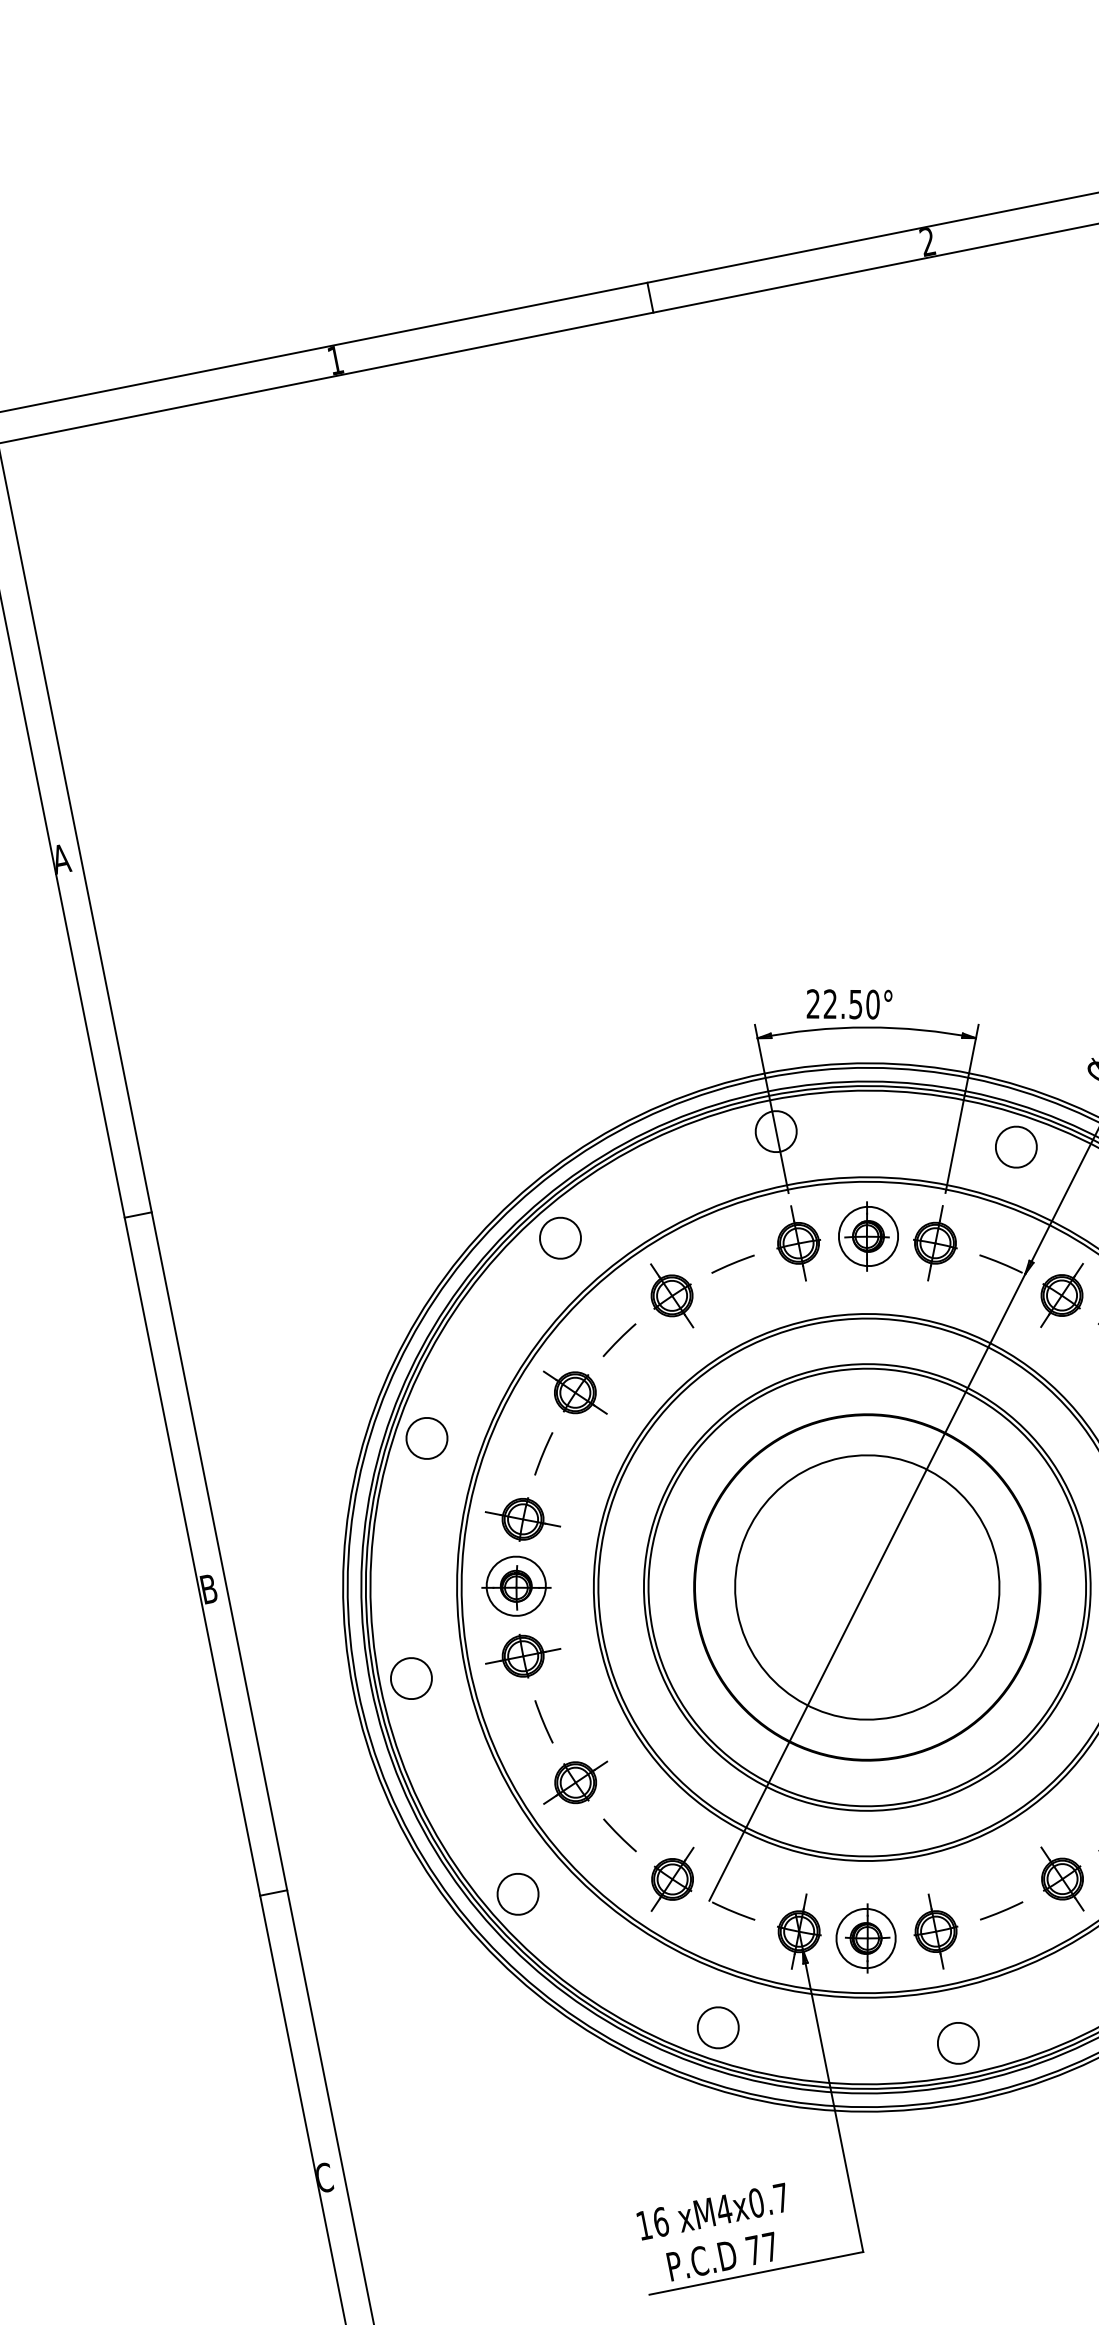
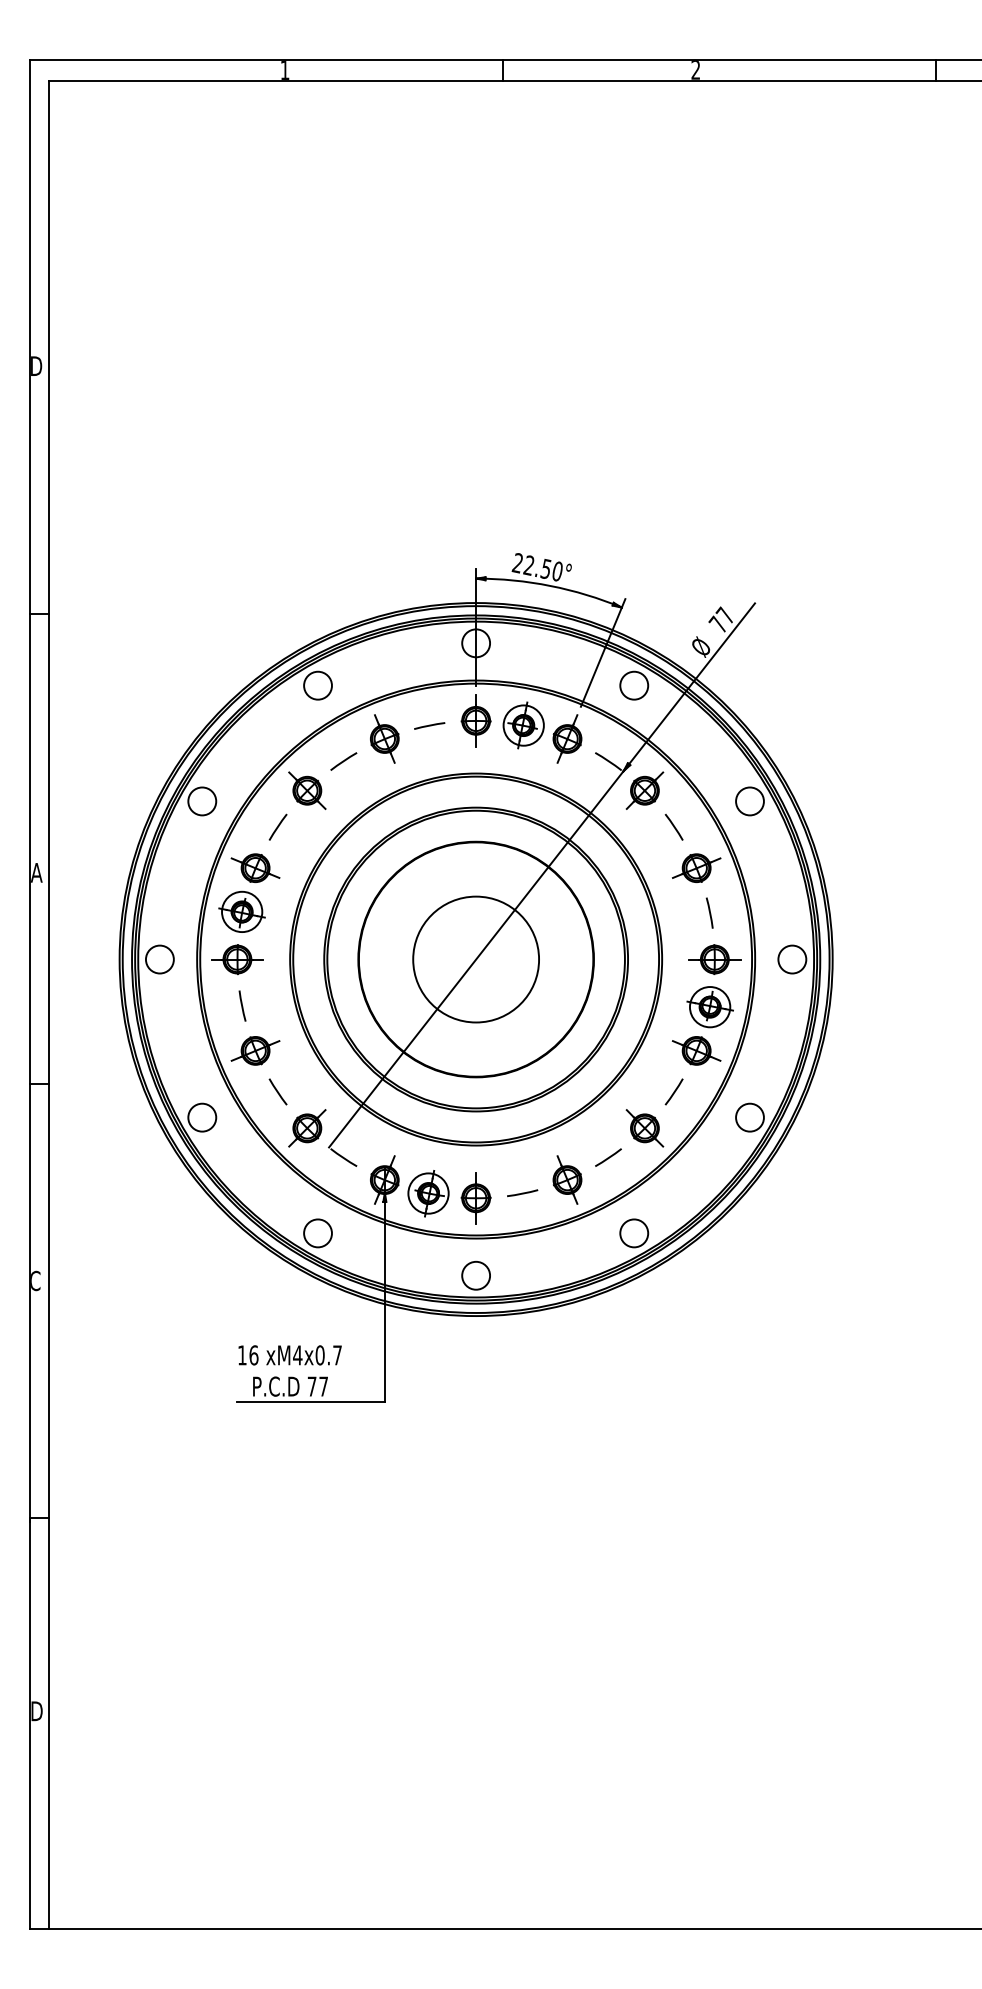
text: (62, 857) -> (36, 365), A -> D
circle: (867, 1587) -> (476, 959), size x0.7
text: (208, 1588) -> (36, 872), B -> A

